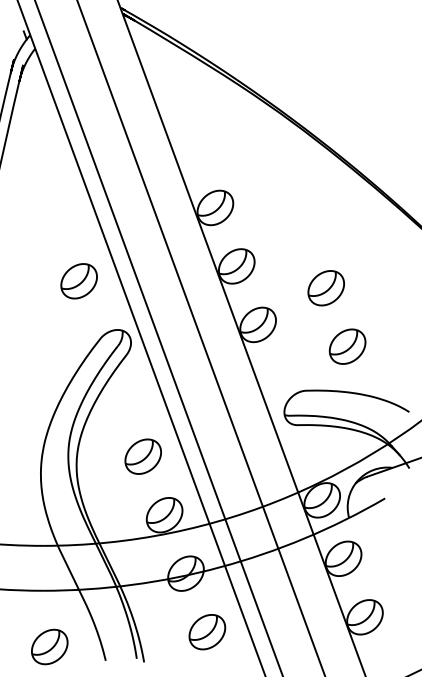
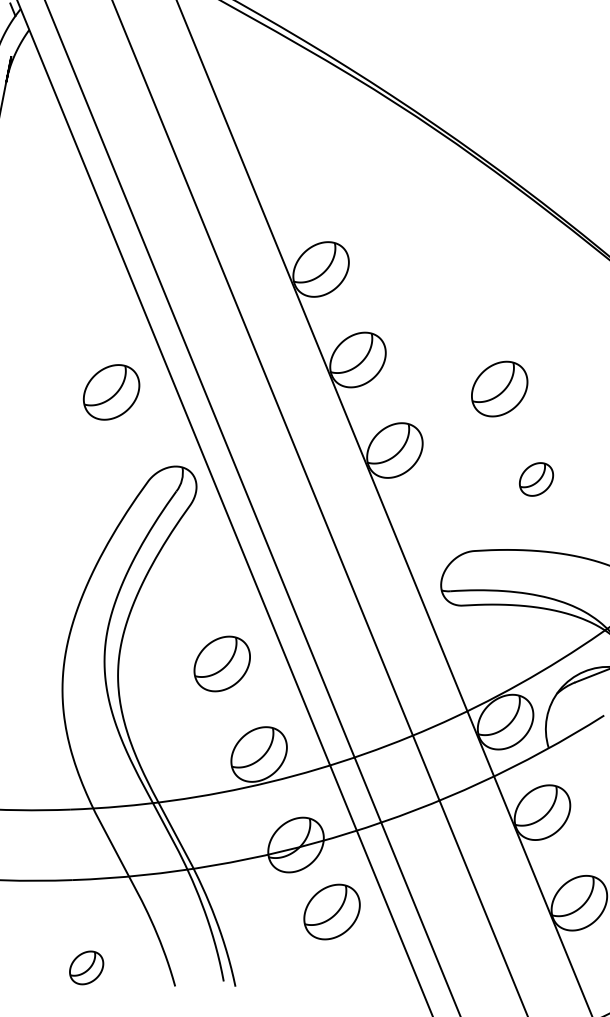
part: (347, 346) -> (536, 479), size x0.6
part: (207, 632) -> (332, 912), moved
part: (49, 646) -> (86, 967), size x0.6

